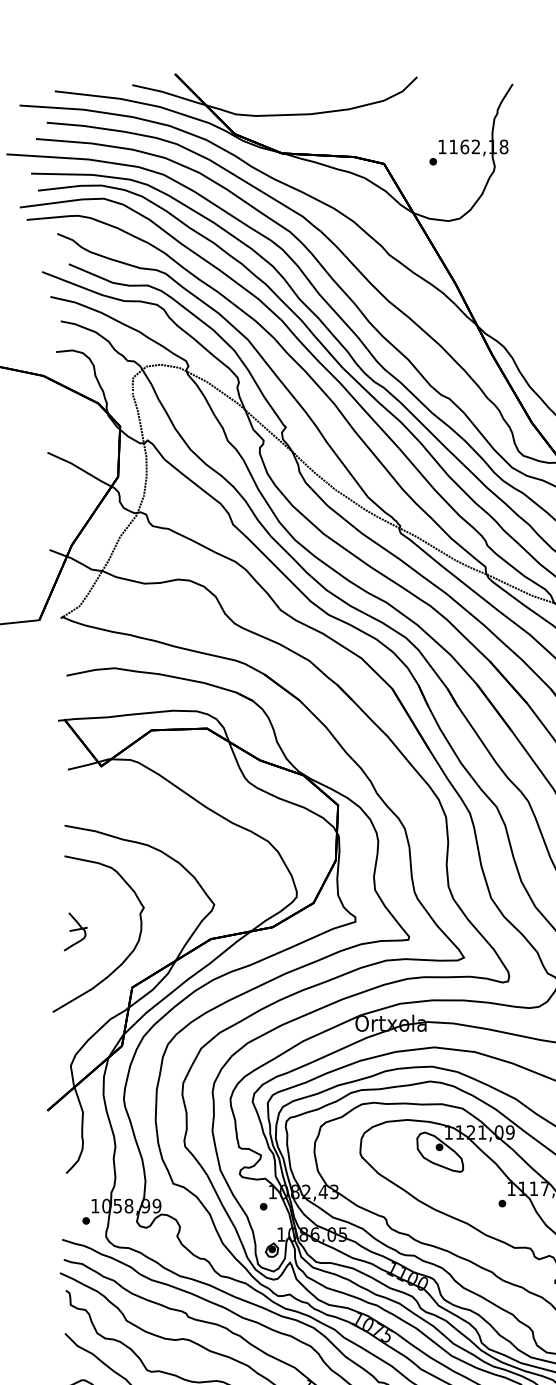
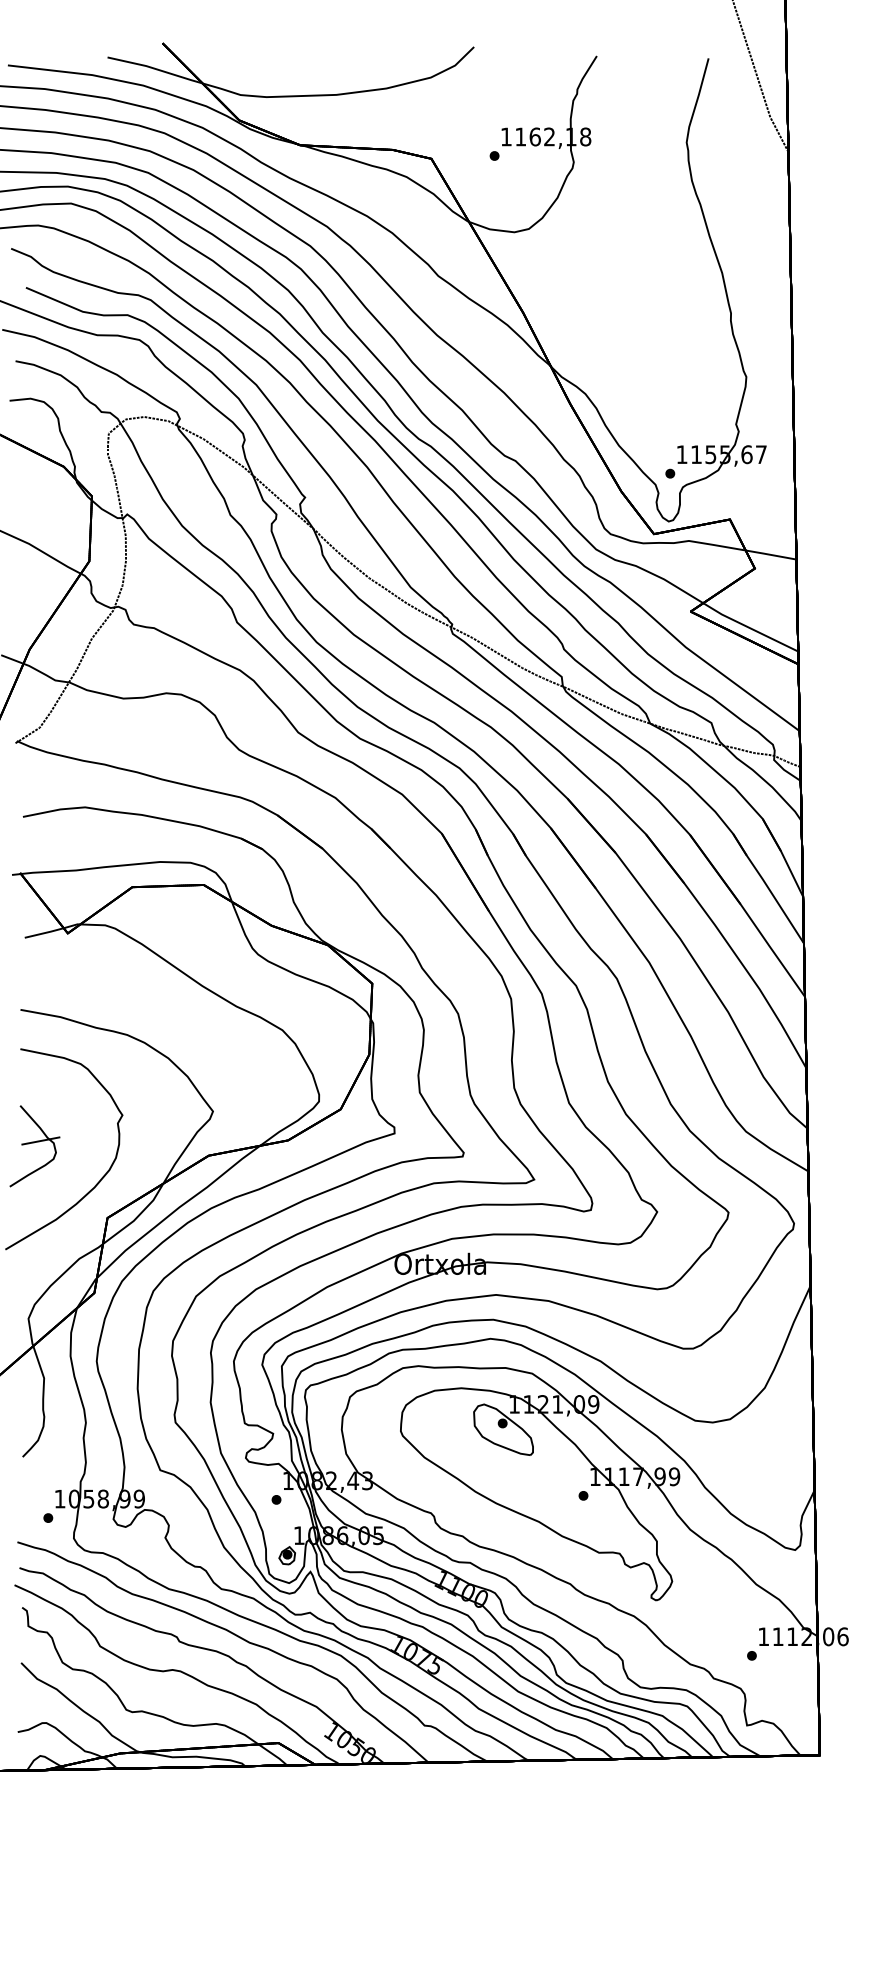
part: (75, 931) -> (34, 1146), size x1.67

